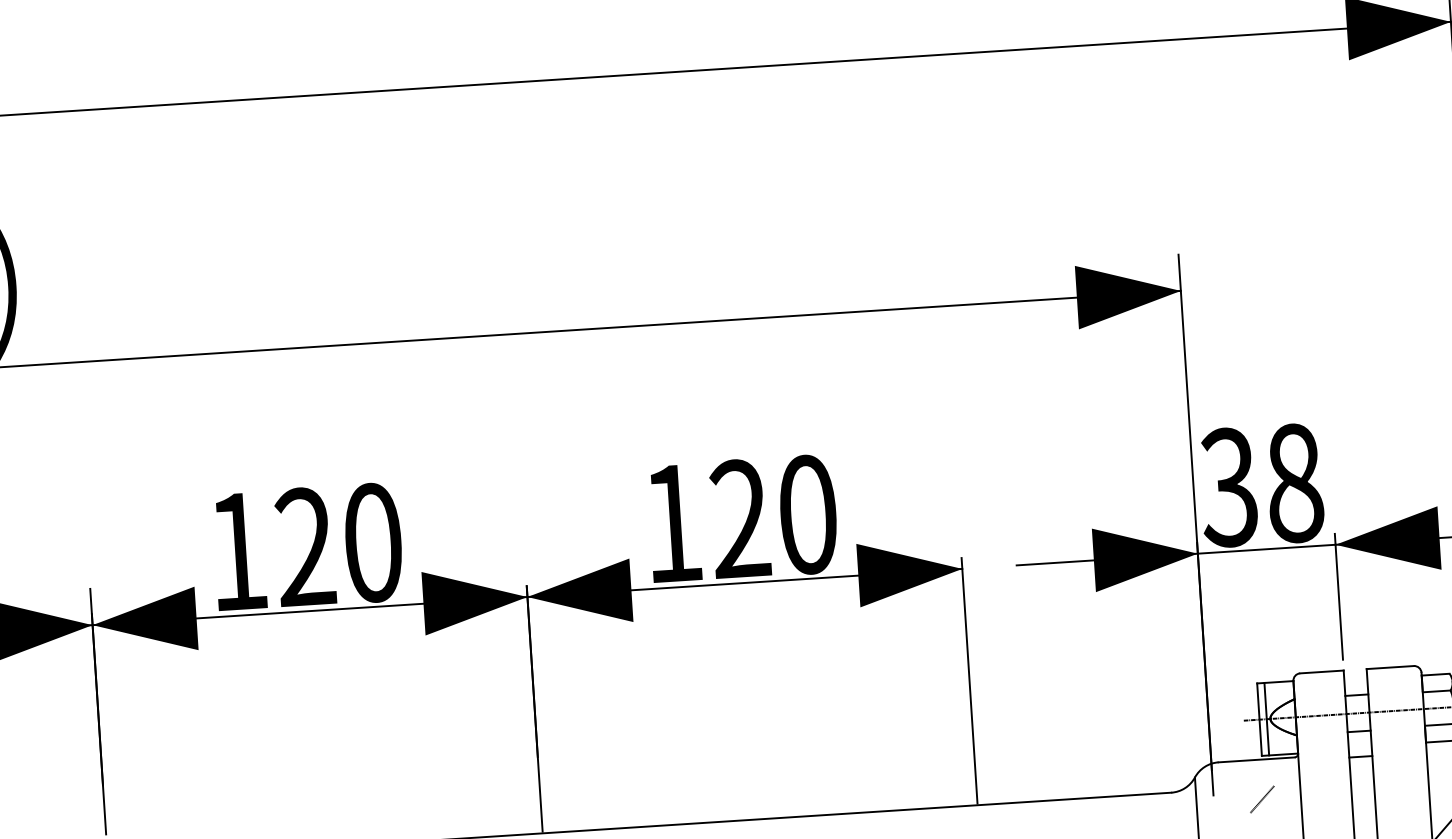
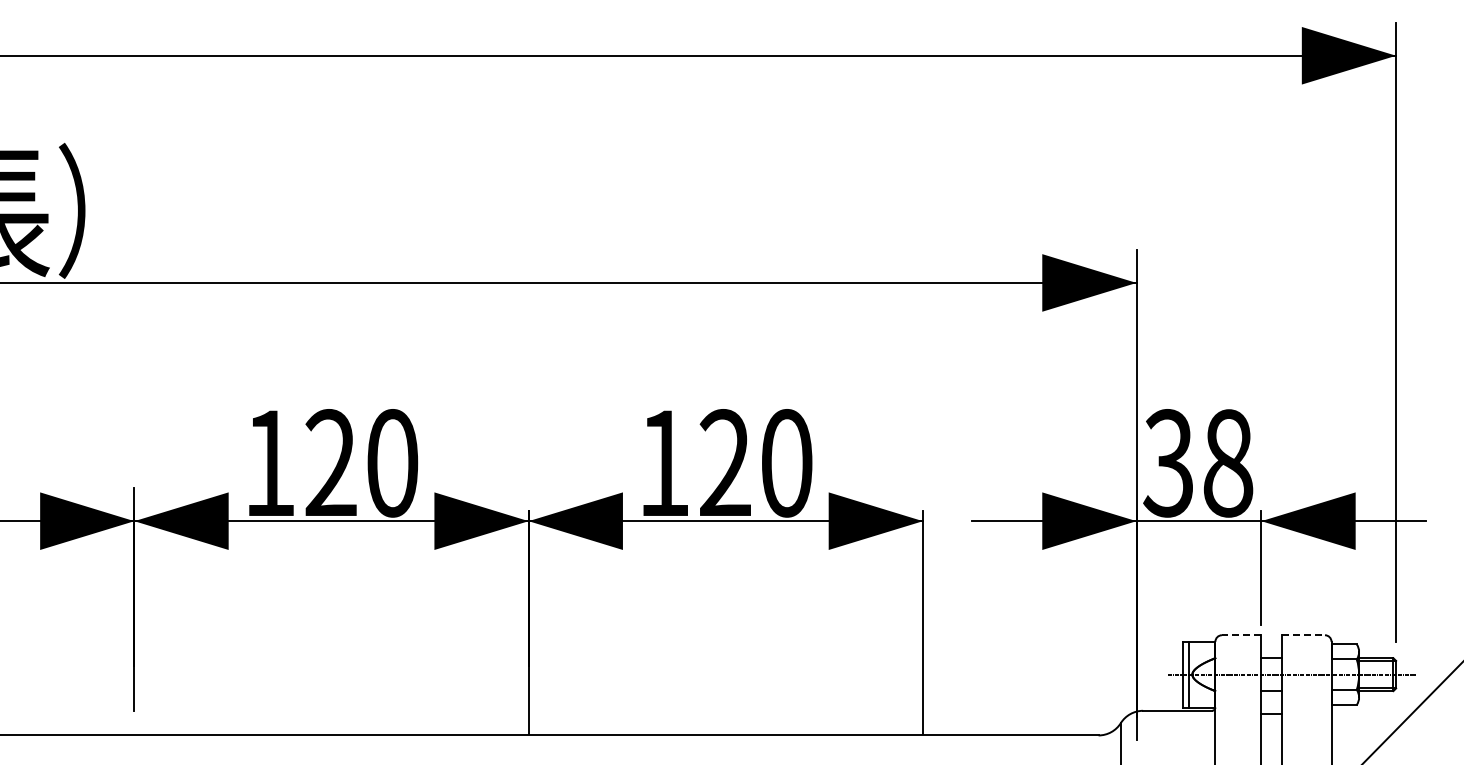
line: (1391, 667) -> (1304, 635), solid -> dashed
line: (1321, 672) -> (1241, 635), solid -> dashed
line: (1261, 799) -> (1179, 746), removed

